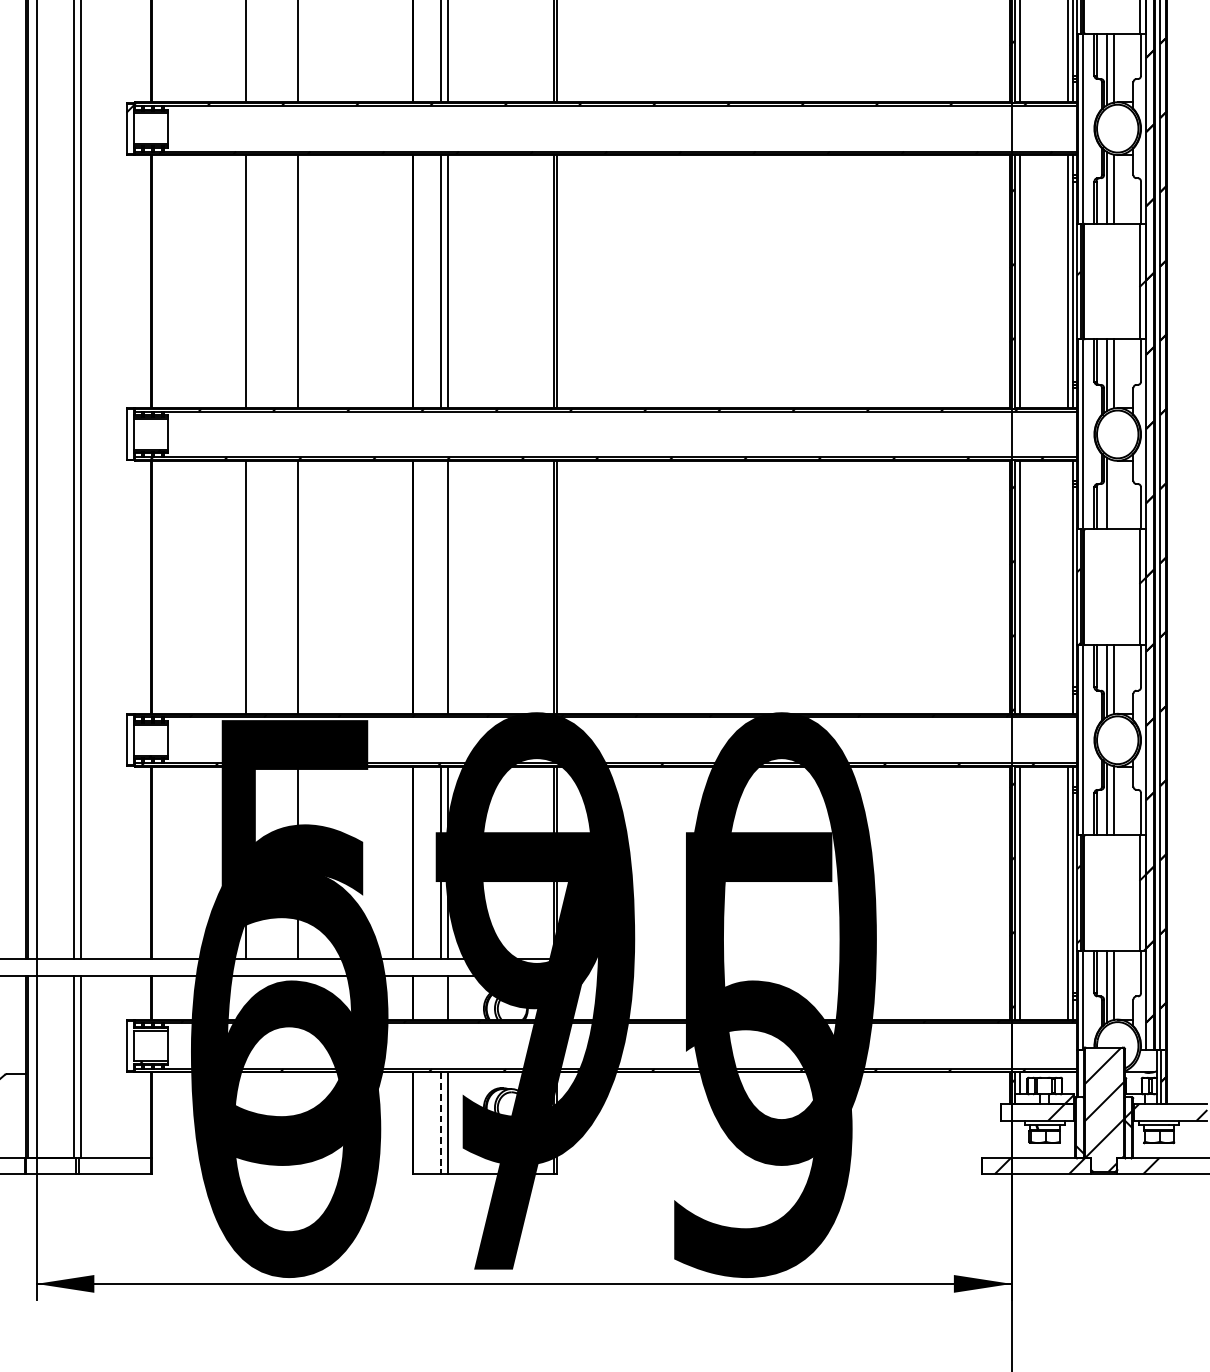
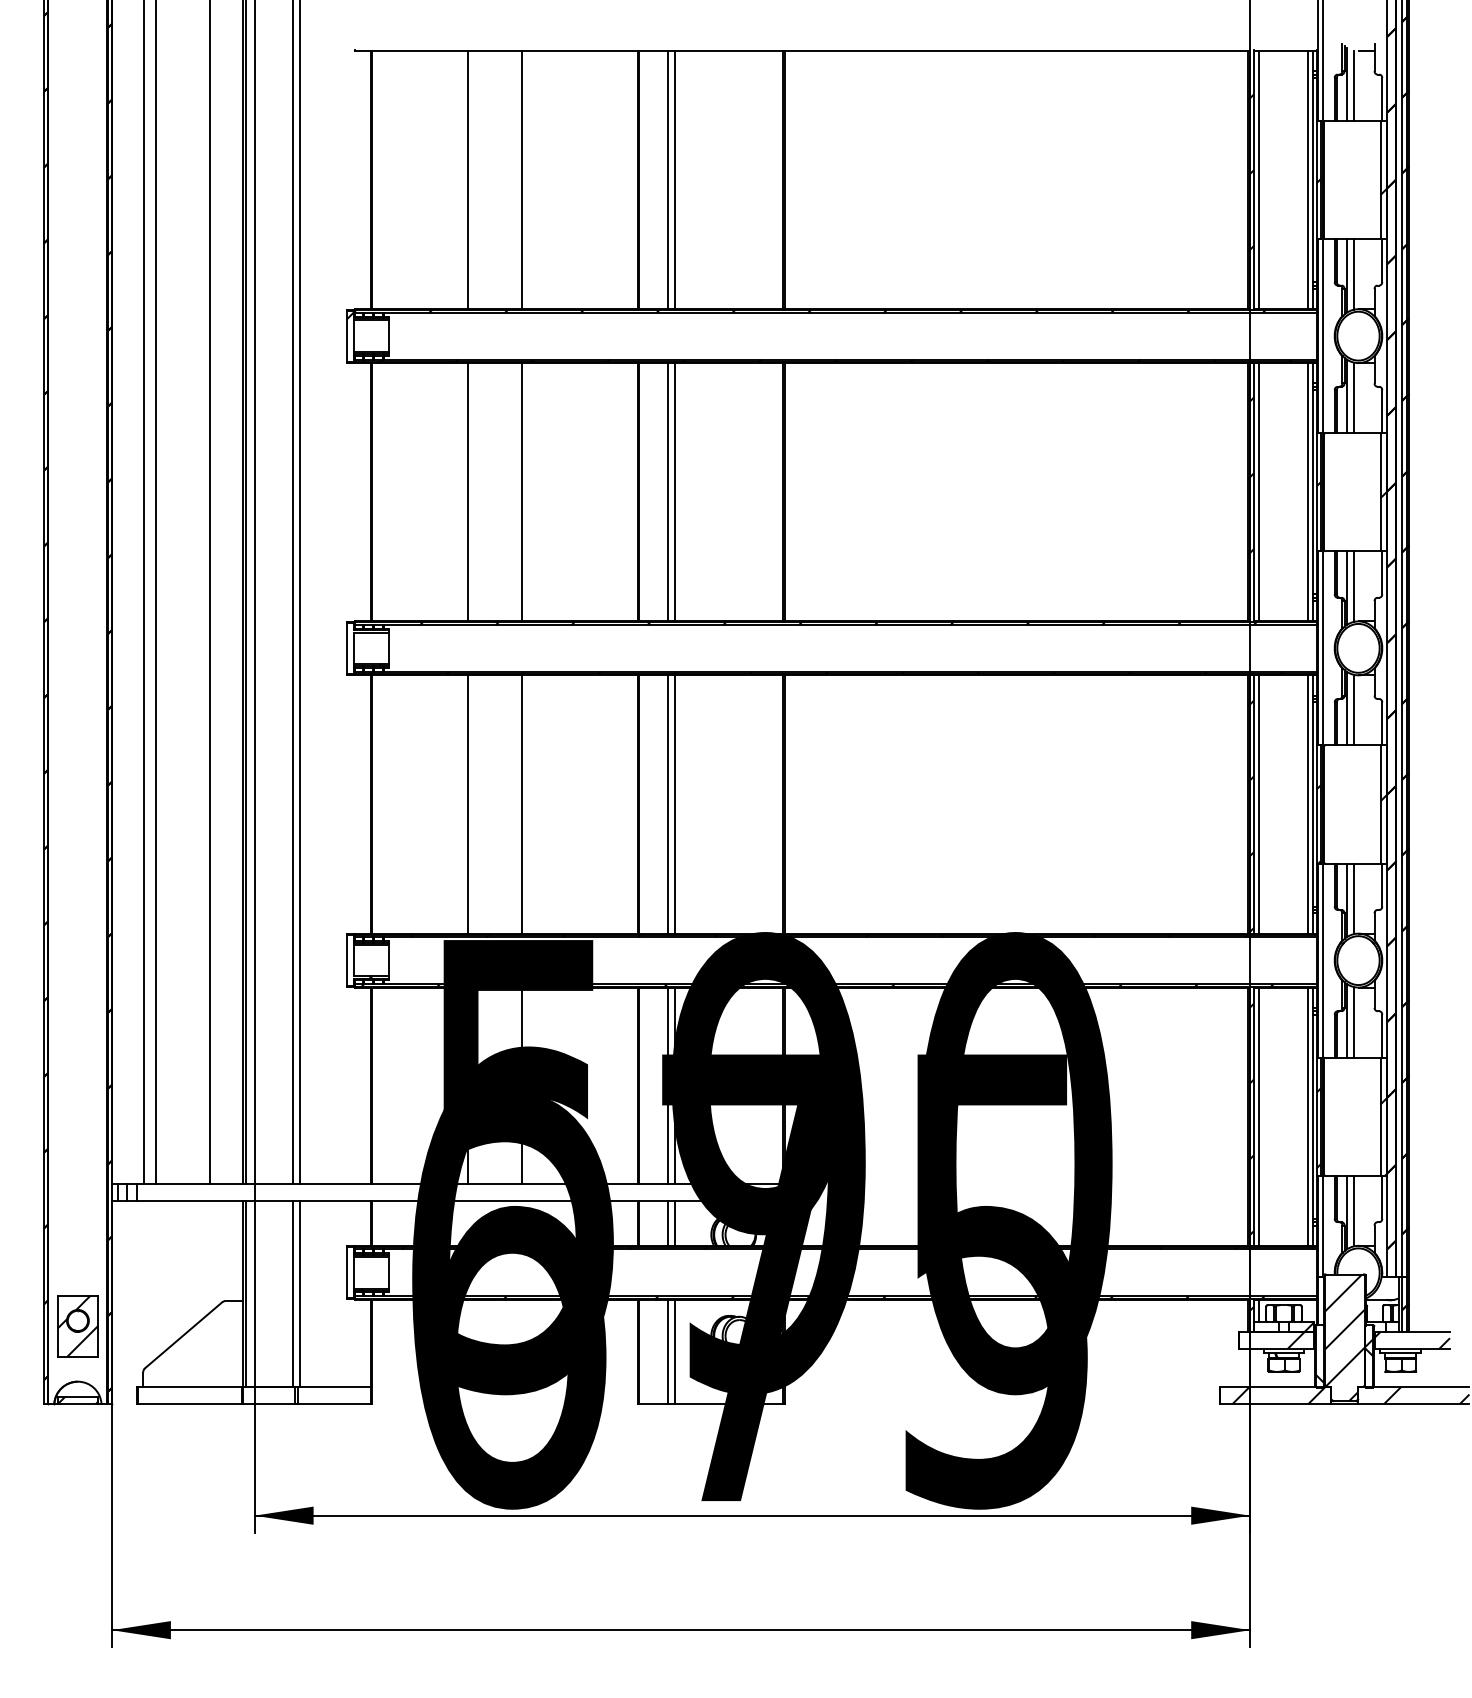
line: (1113, 494) -> (1354, 709), added
line: (440, 587) -> (667, 804), added
line: (1067, 587) -> (1307, 804), added
line: (440, 997) -> (667, 1223), added
line: (440, 1123) -> (667, 1351), dashed -> solid

